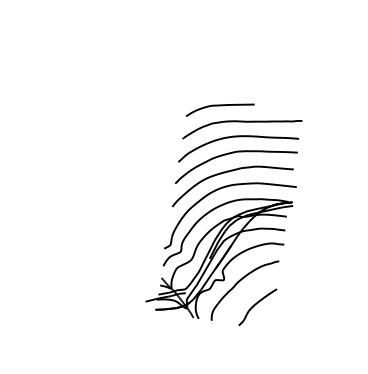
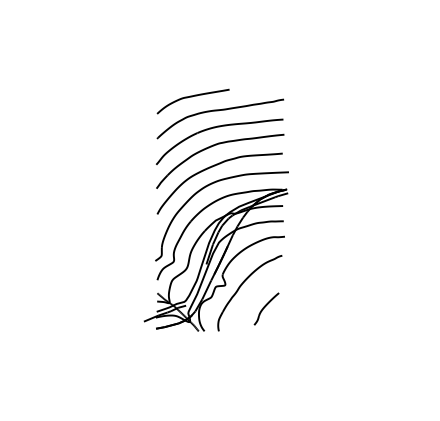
part: (257, 306) -> (266, 308), size x0.7

